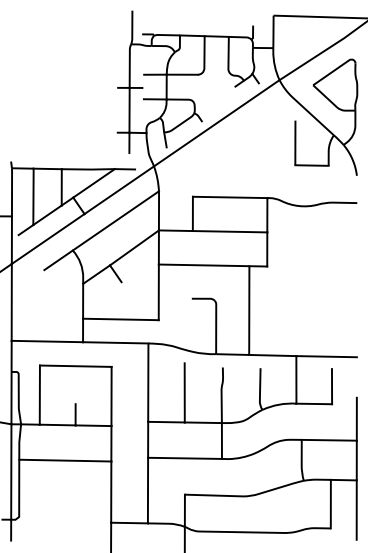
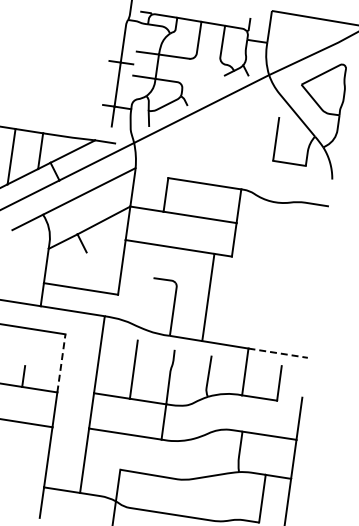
line: (327, 356) -> (279, 353), solid -> dashed
line: (111, 396) -> (61, 363), solid -> dashed

